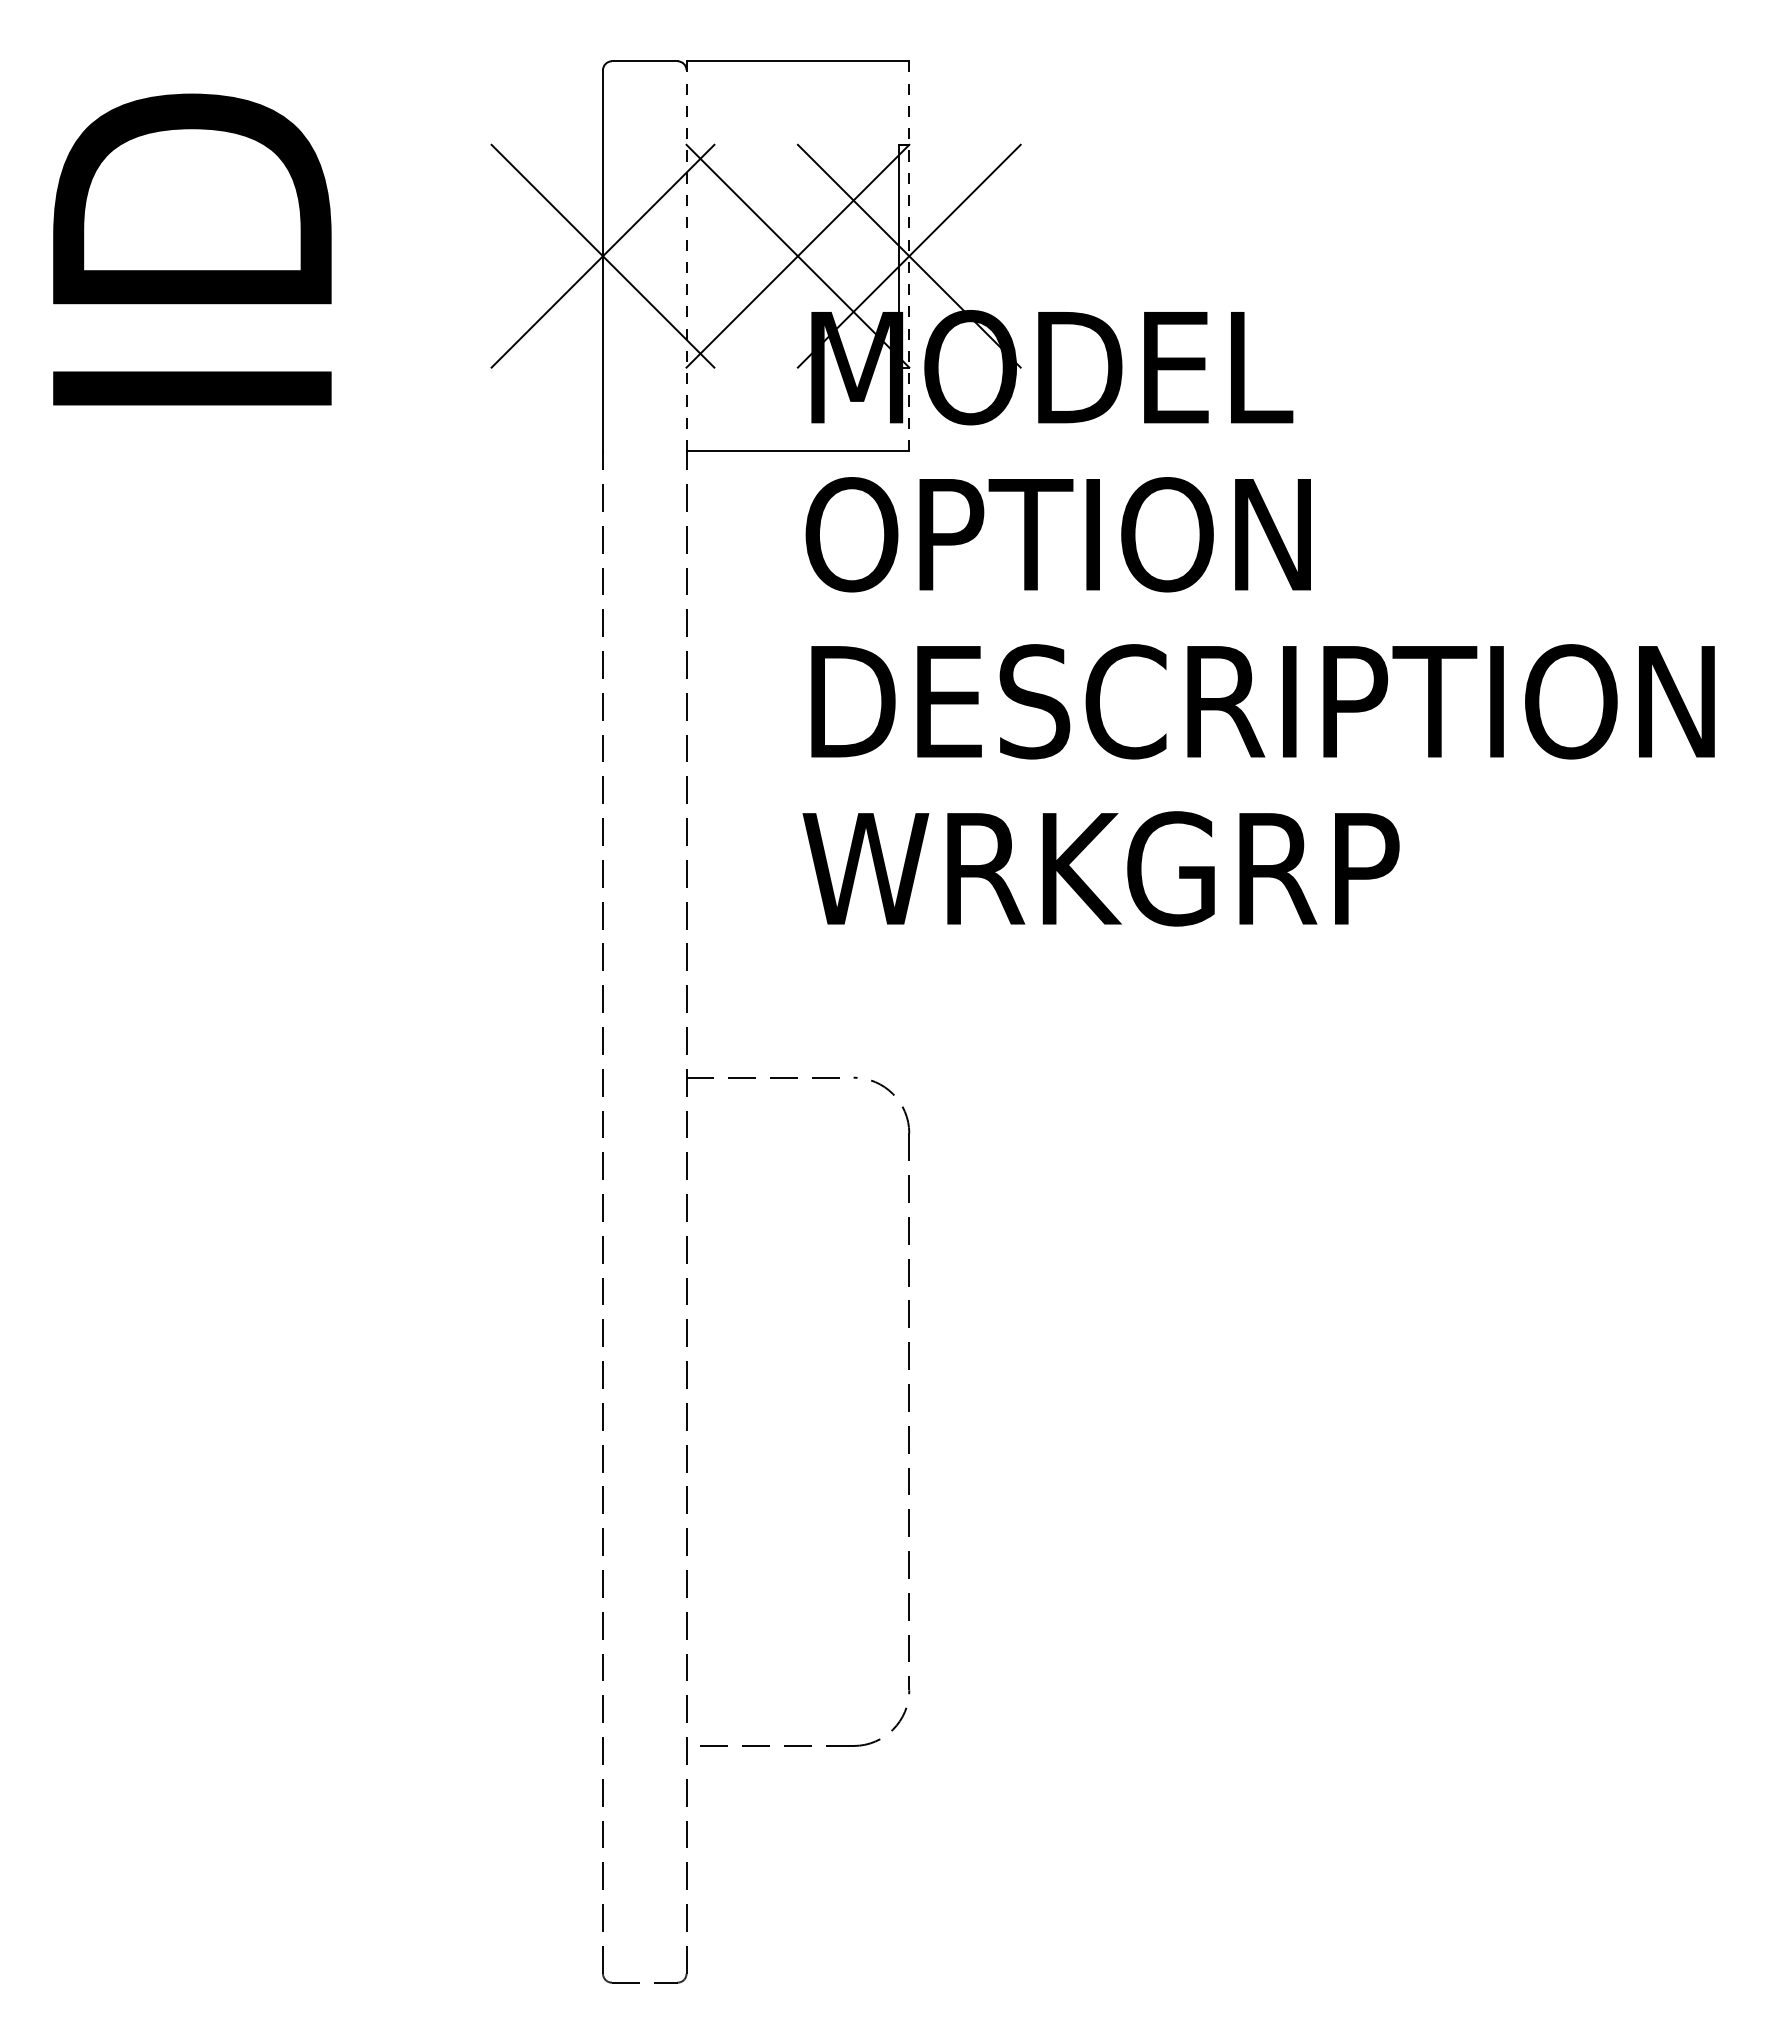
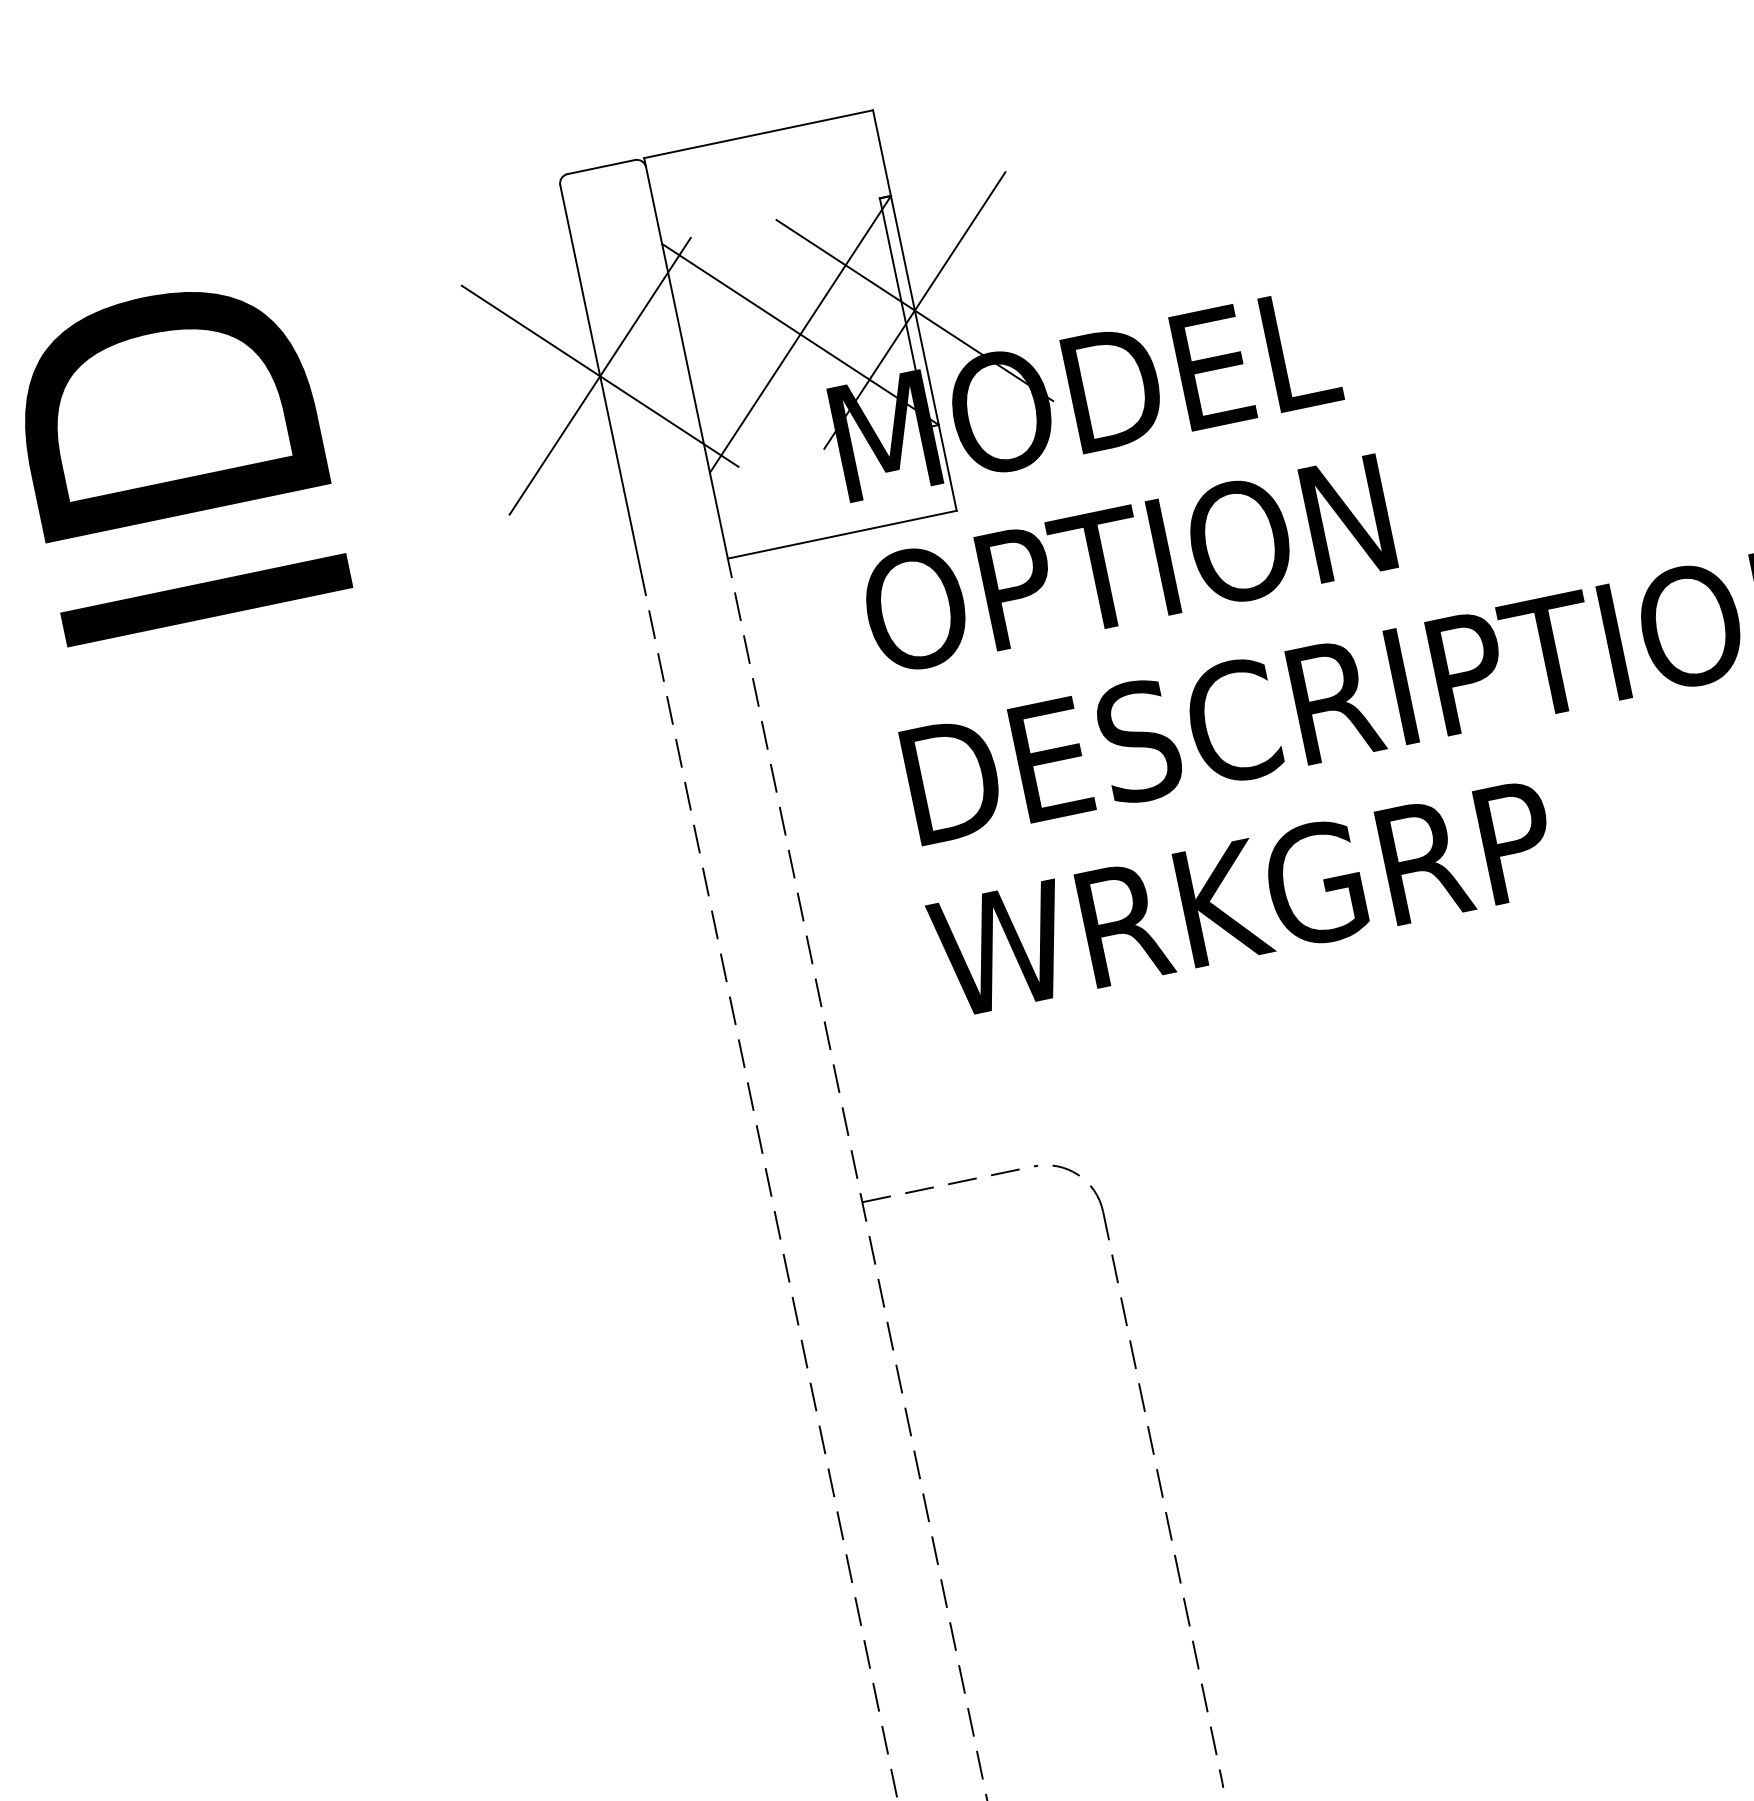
line: (686, 256) -> (686, 358), dashed -> solid
line: (909, 256) -> (915, 310), dashed -> solid

